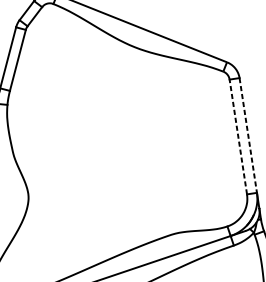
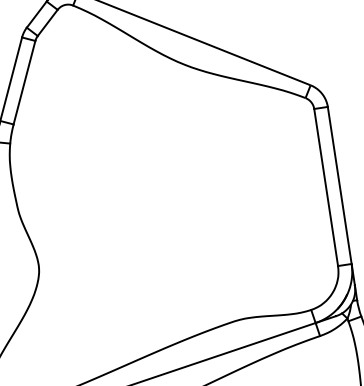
line: (248, 135) -> (339, 185), dashed -> solid
line: (238, 136) -> (326, 187), dashed -> solid

